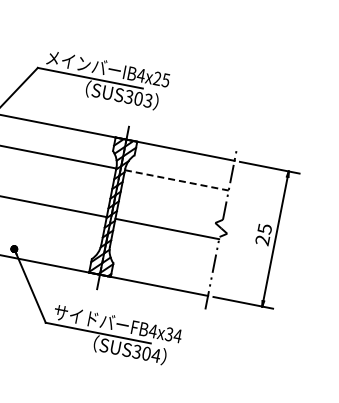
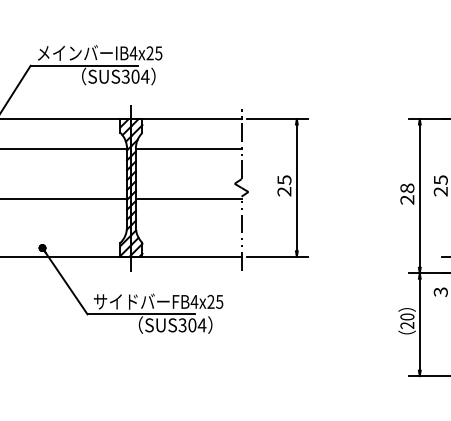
text: (147, 100) -> (144, 76), SUS303 -> SUS304
line: (176, 180) -> (188, 149), dashed -> solid
text: (173, 334) -> (215, 301), FB4x34 -> FB4x25

